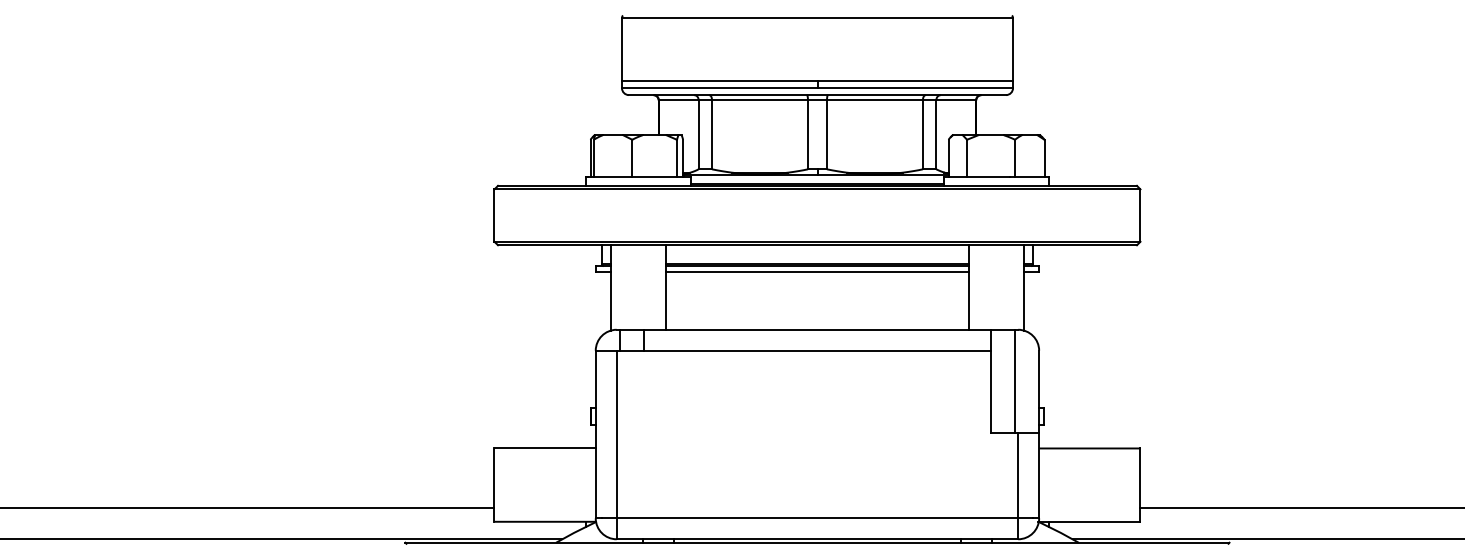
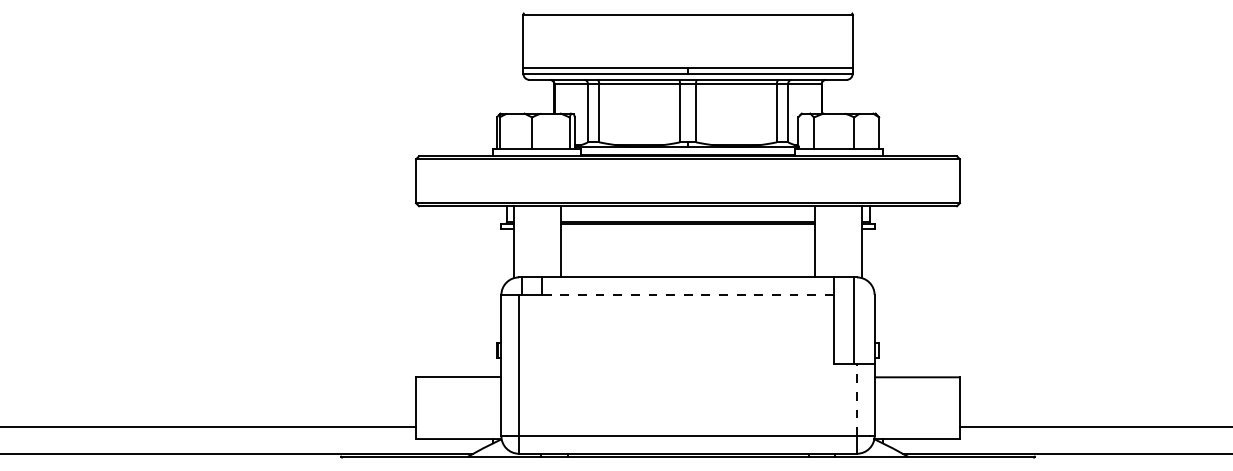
line: (816, 271) -> (687, 228), removed
line: (818, 351) -> (688, 295), solid -> dashed
line: (1018, 474) -> (857, 399), solid -> dashed

